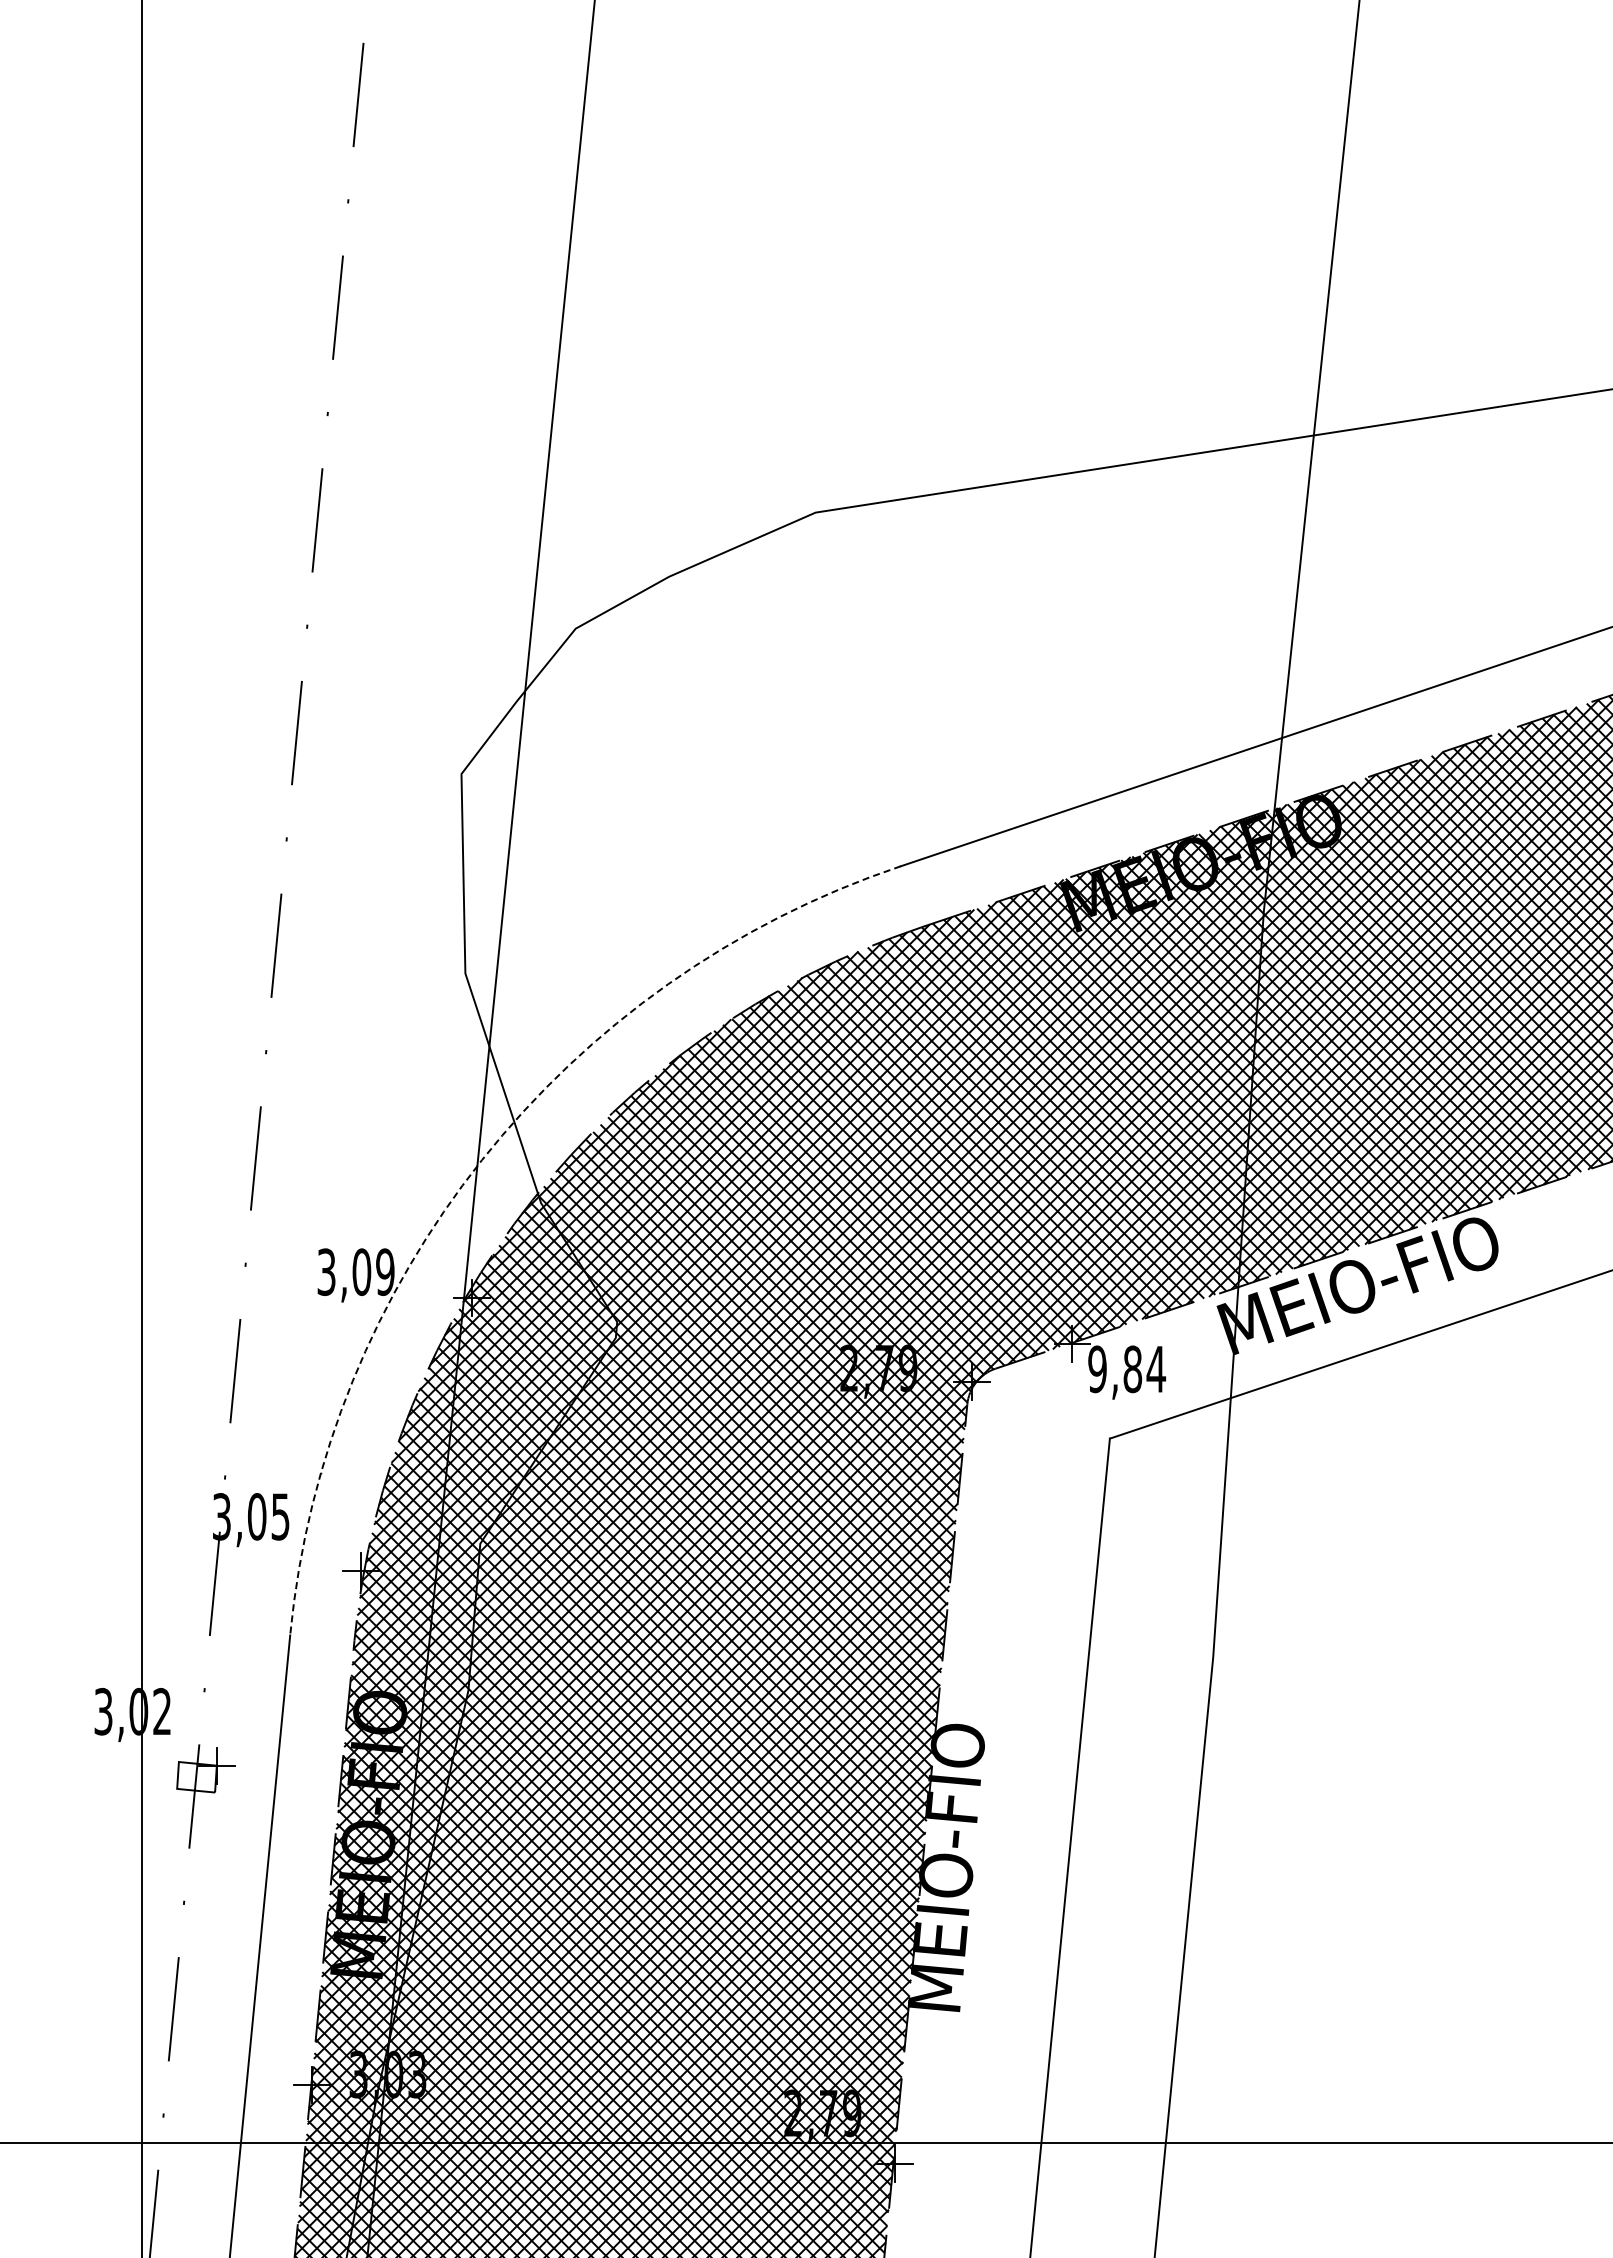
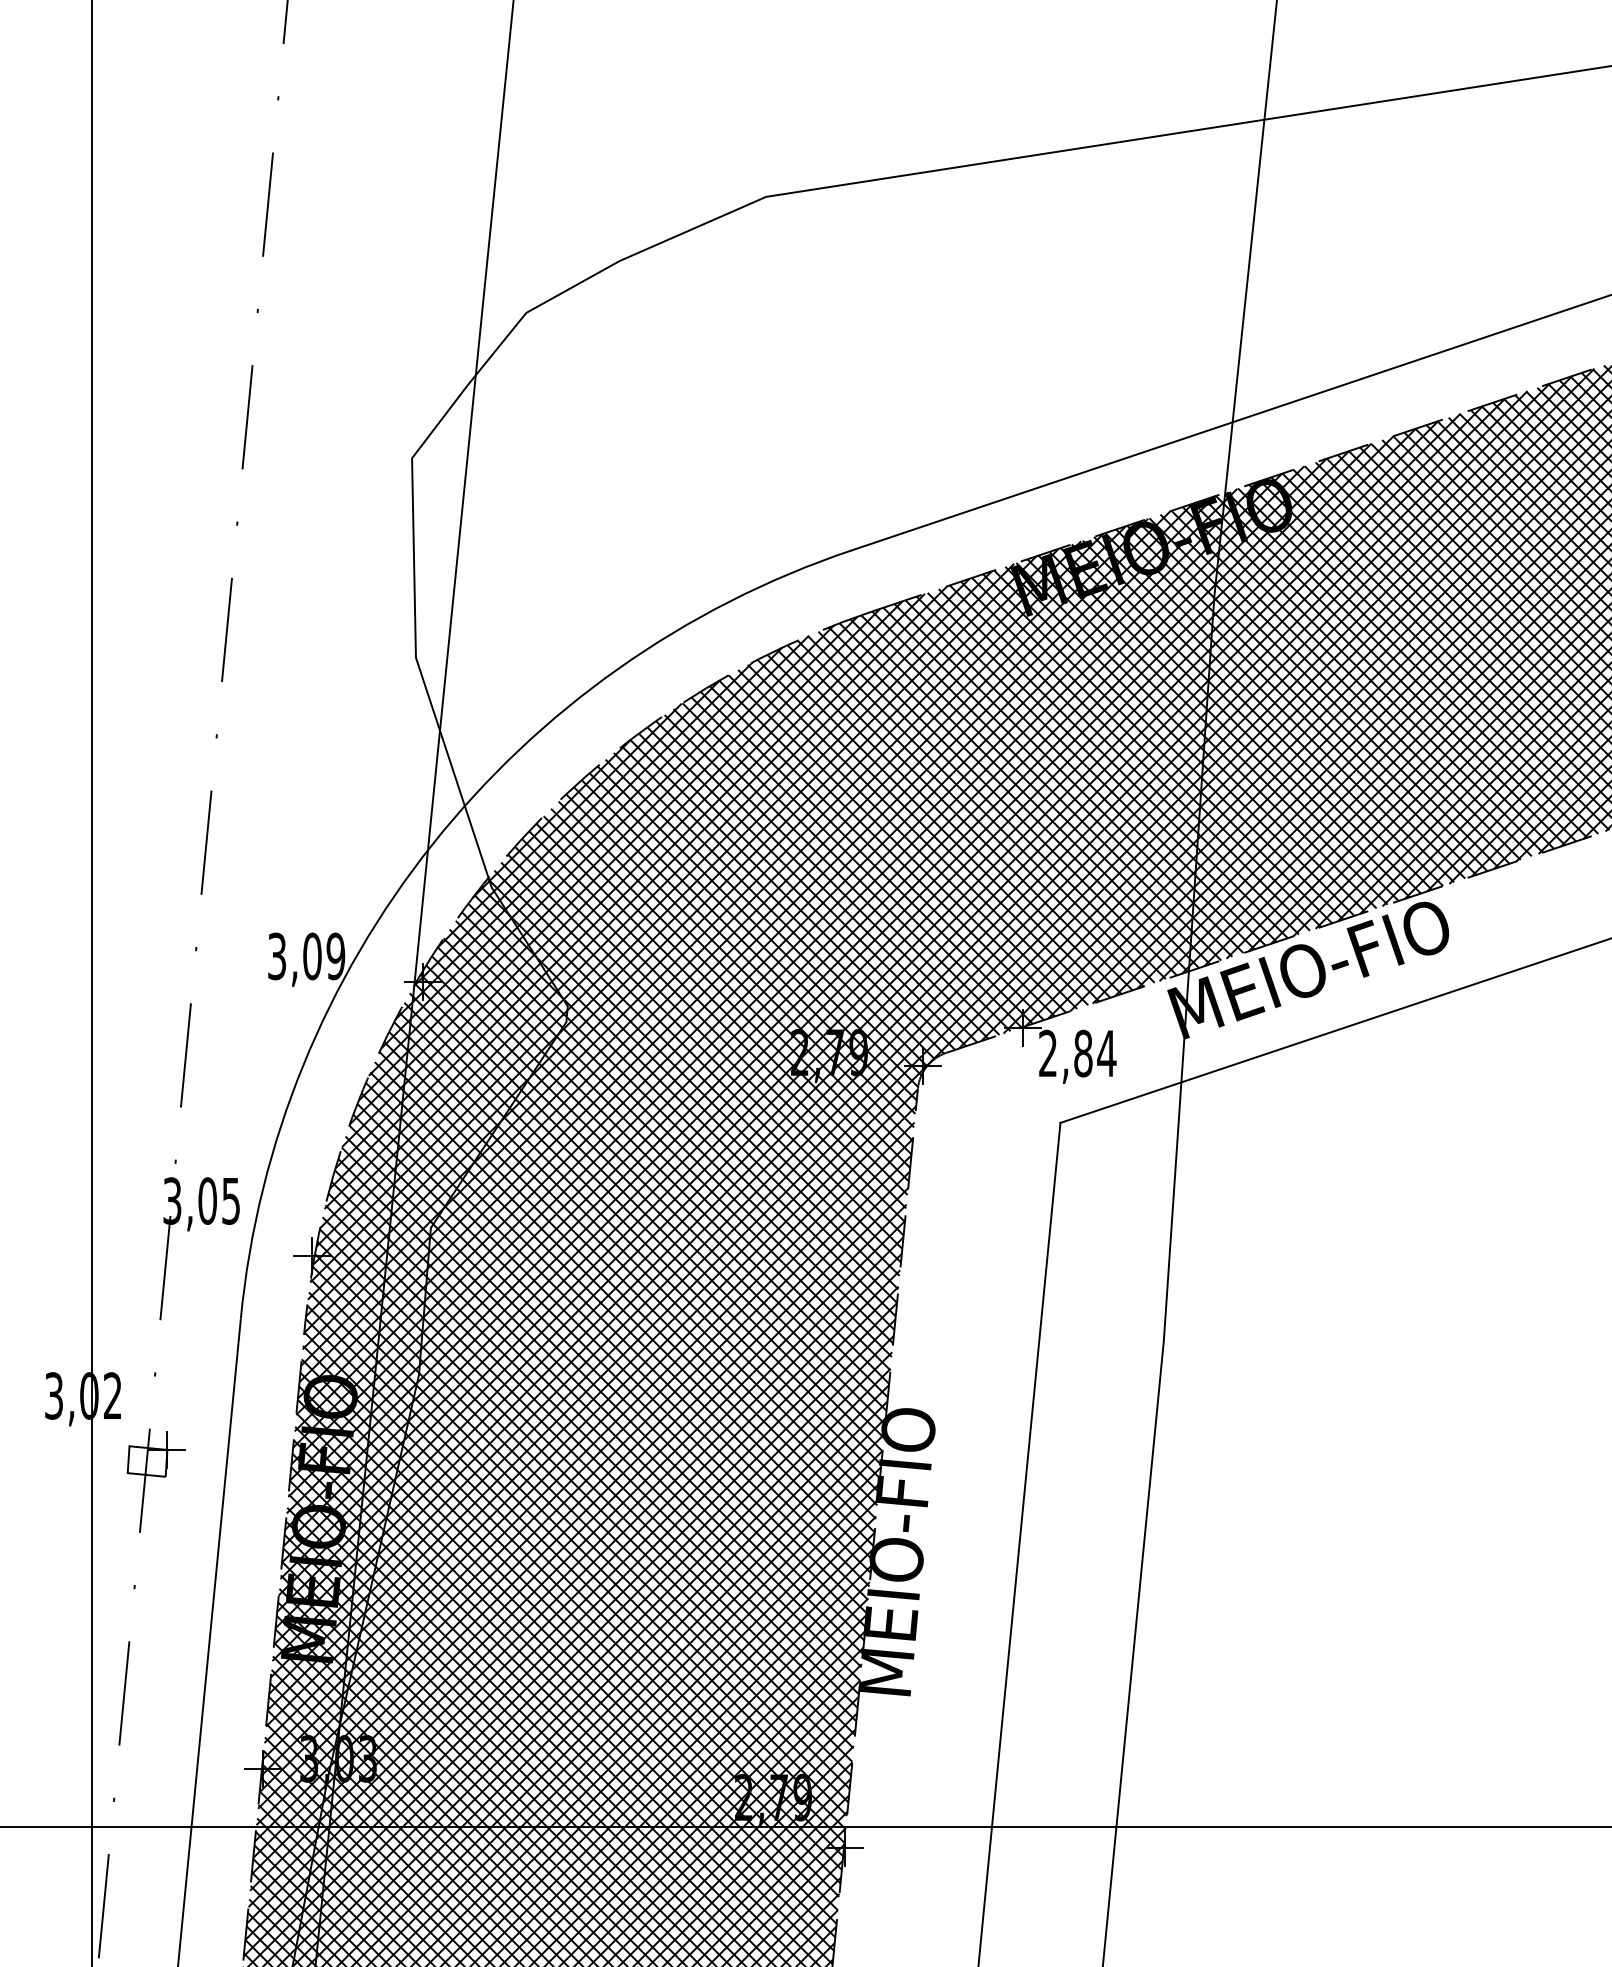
arc: (482, 1160) -> (433, 844), dashed -> solid
text: (1097, 1369) -> (1048, 1053), 9,84 -> 2,84

